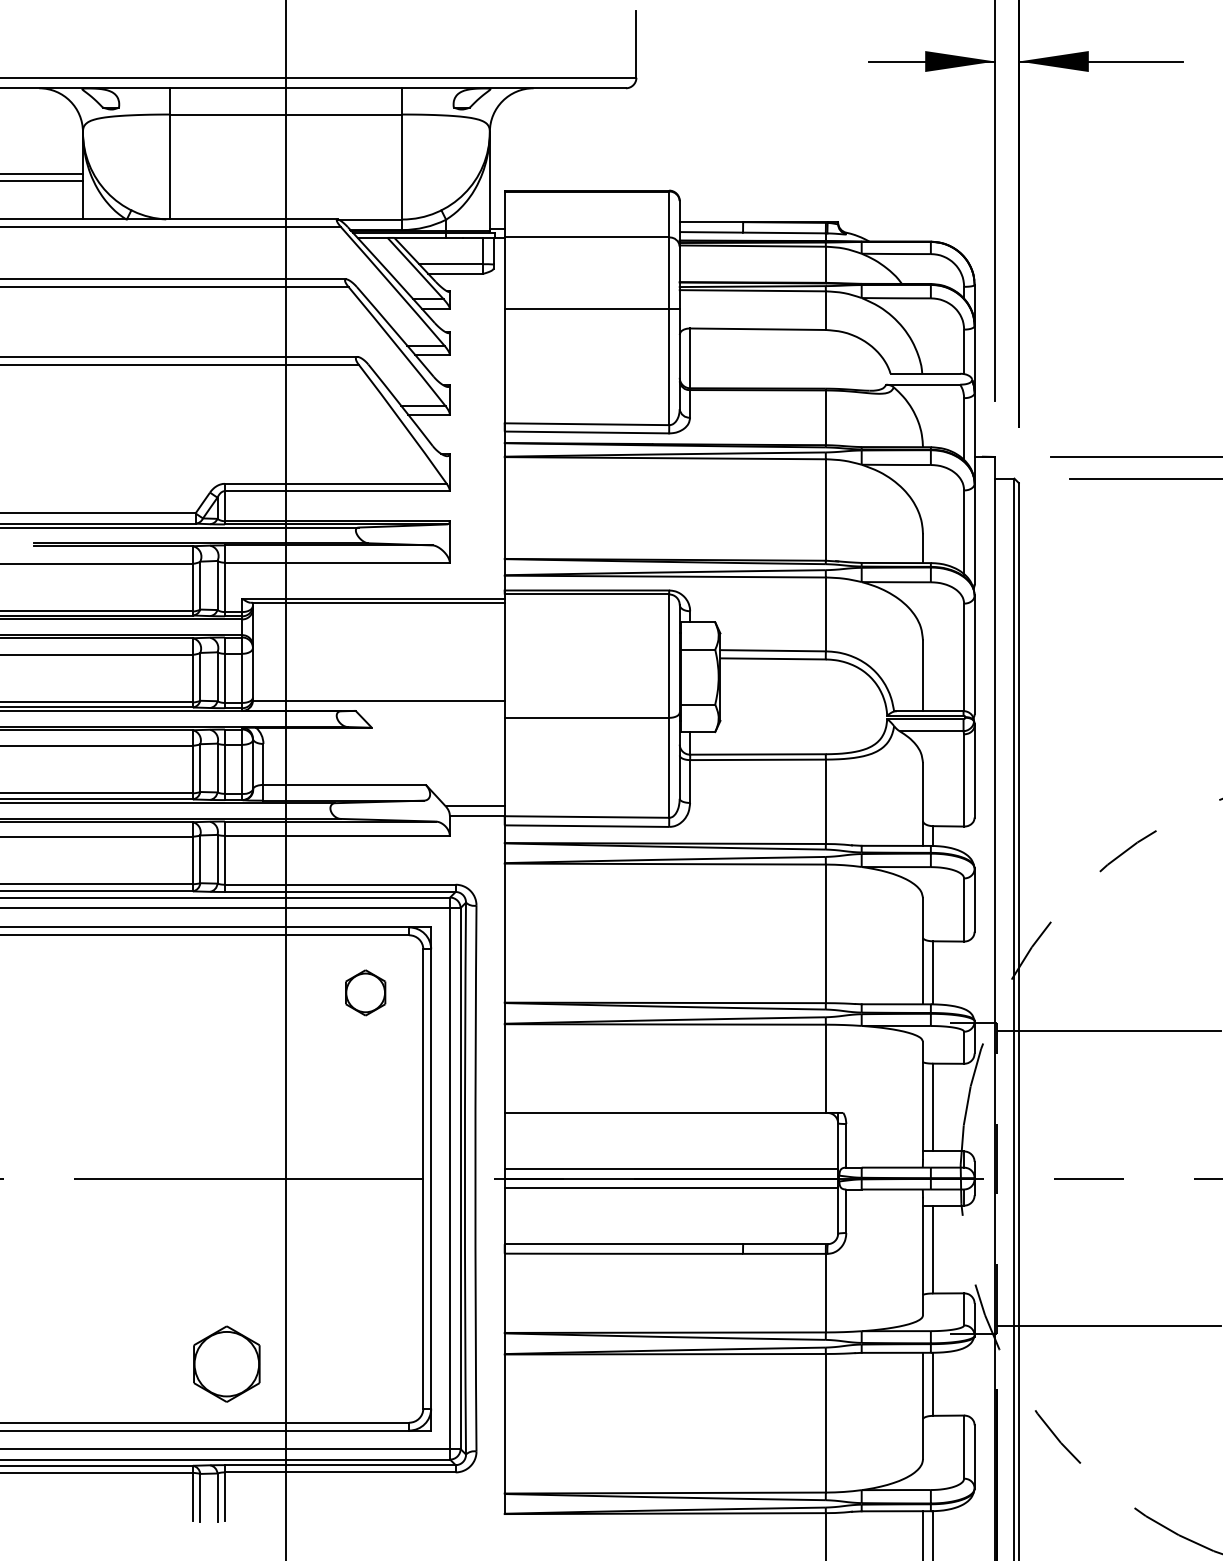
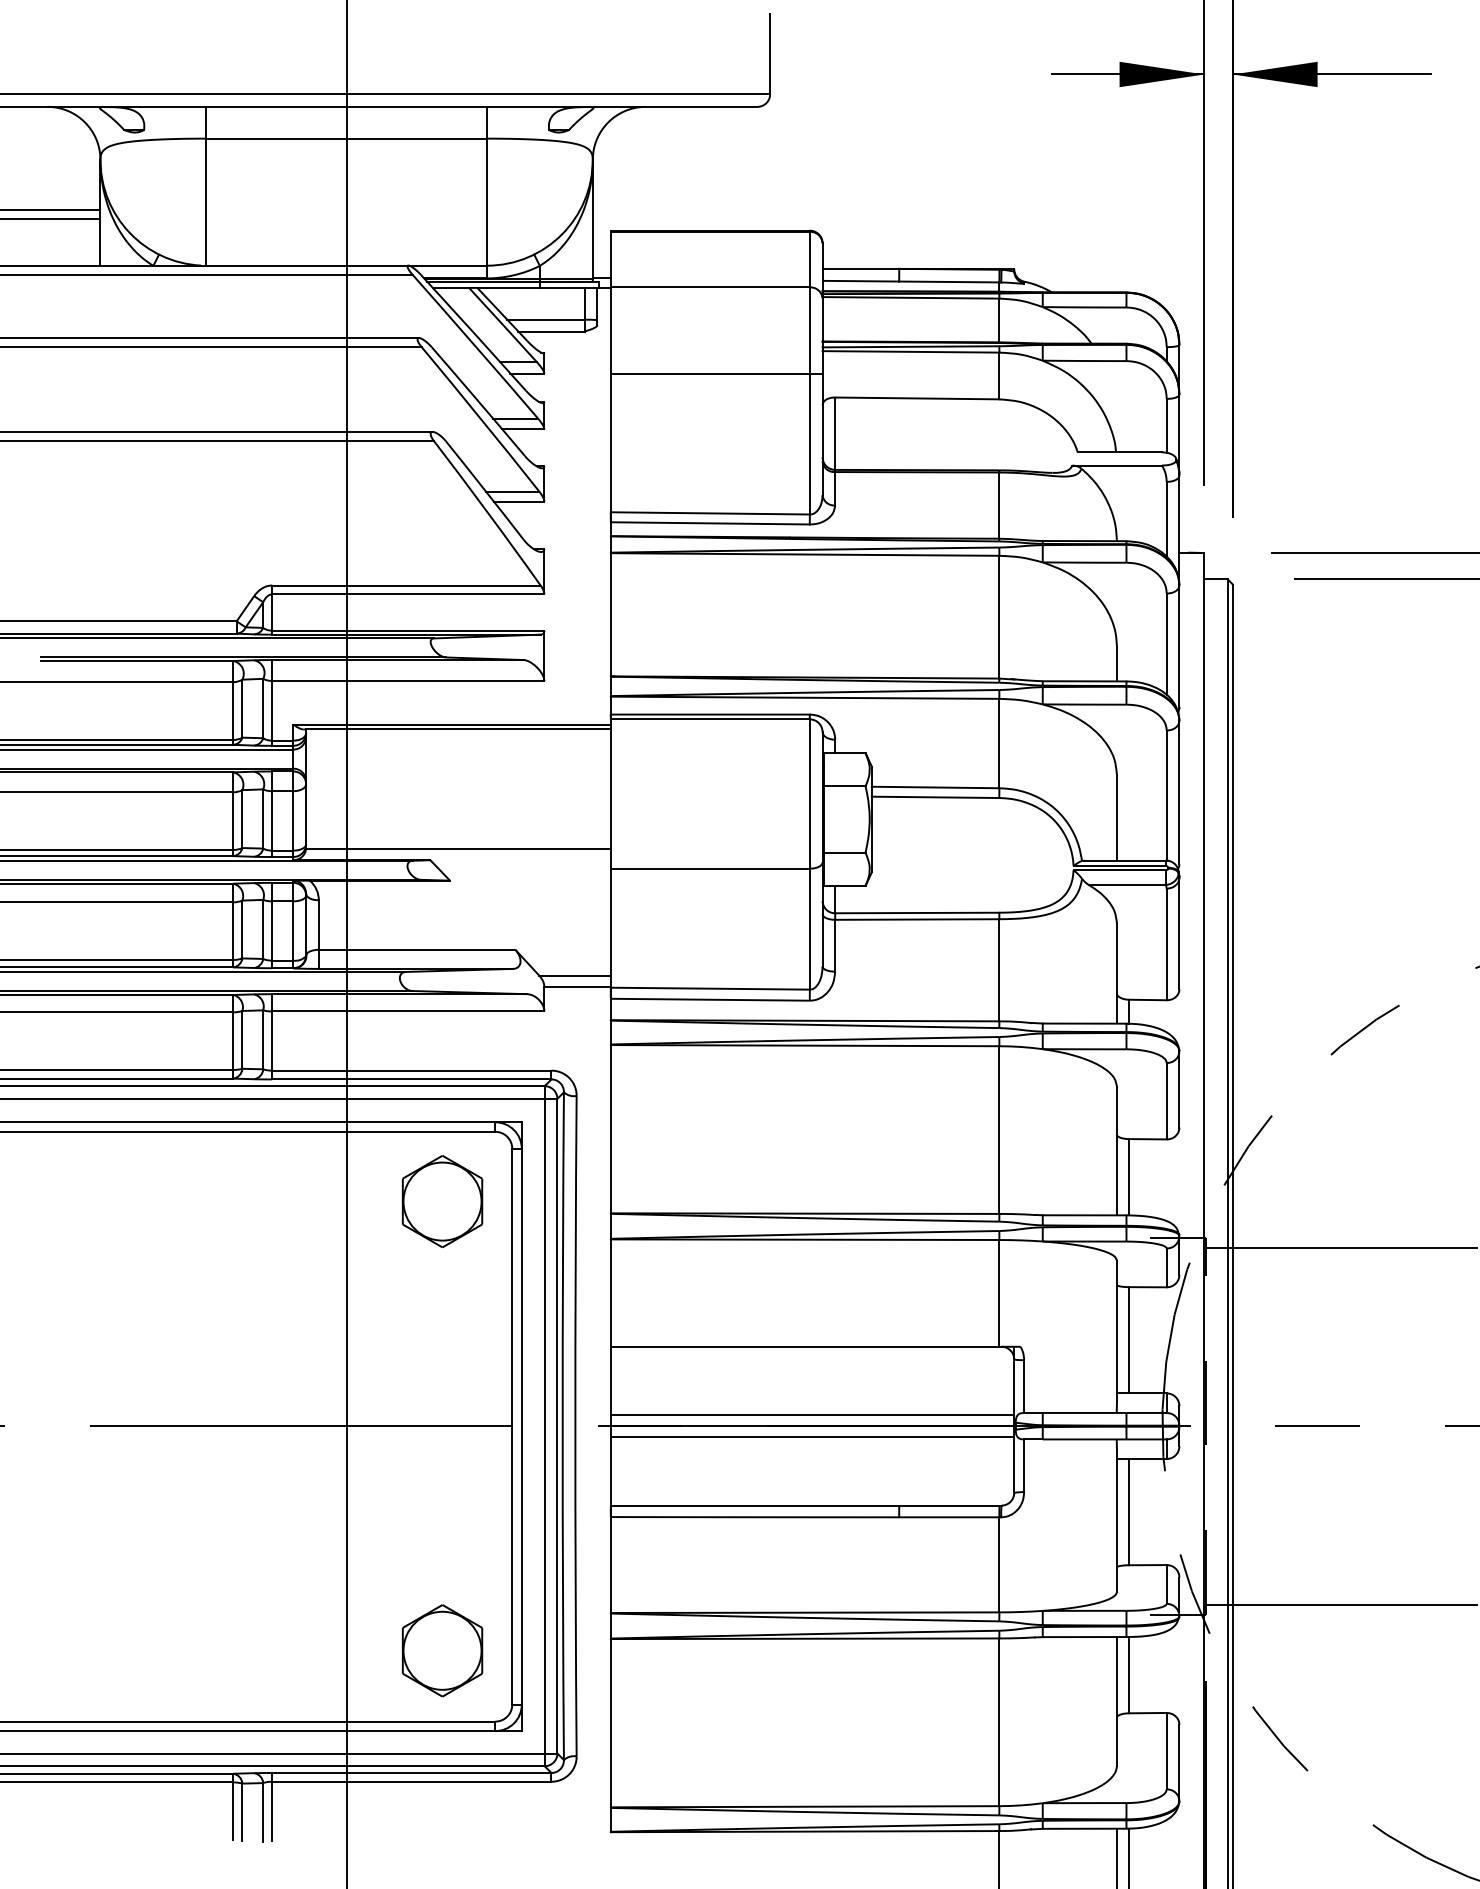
part: (365, 992) -> (442, 1201), size x1.67
part: (226, 1363) -> (442, 1650), moved

